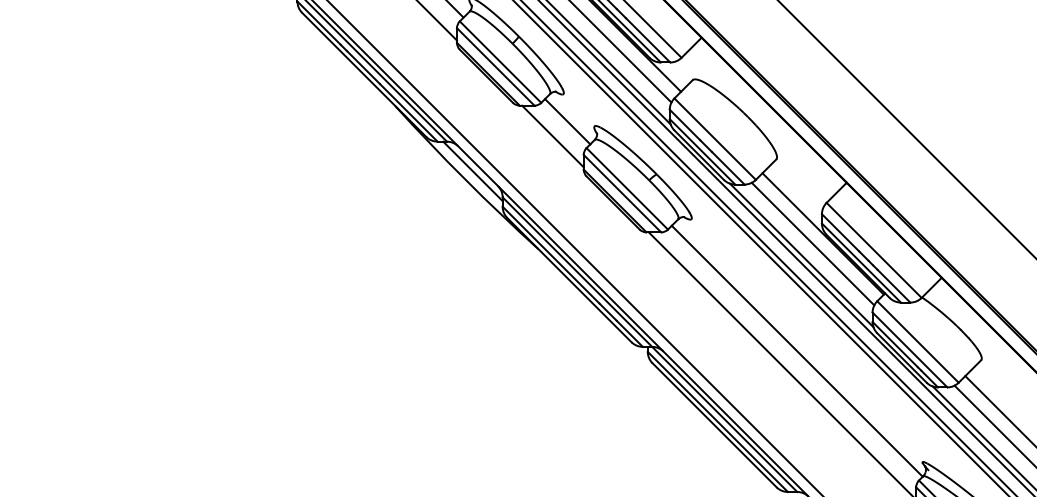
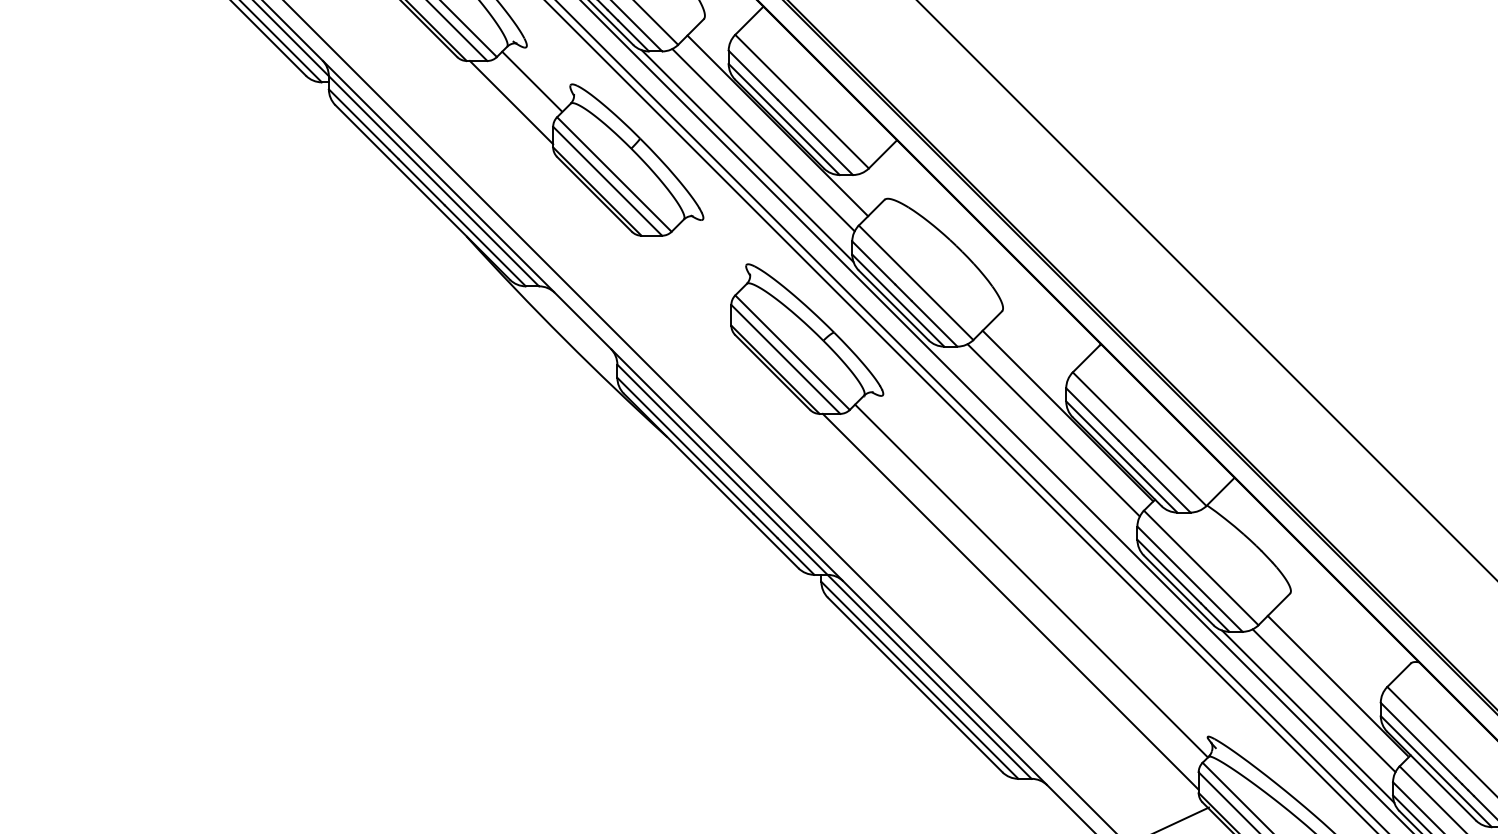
line: (567, 121) -> (708, 258), removed
line: (552, 136) -> (687, 278), removed
line: (472, 170) -> (575, 327), removed
line: (801, 255) -> (1037, 446), removed

